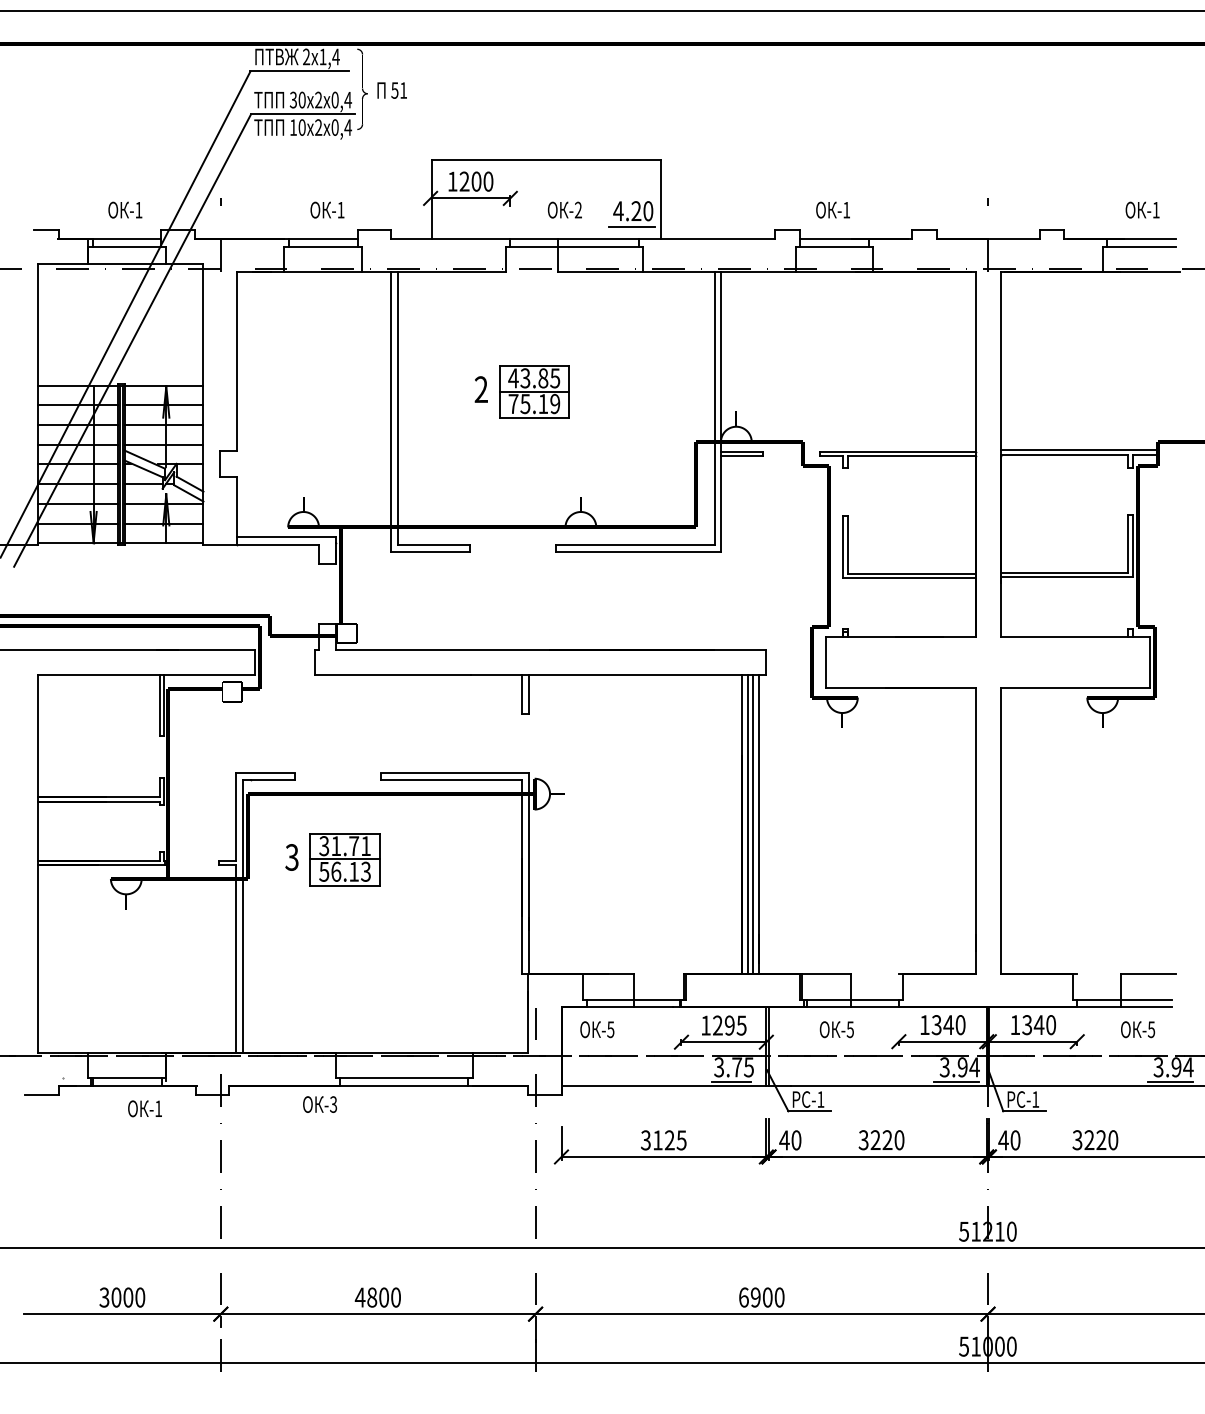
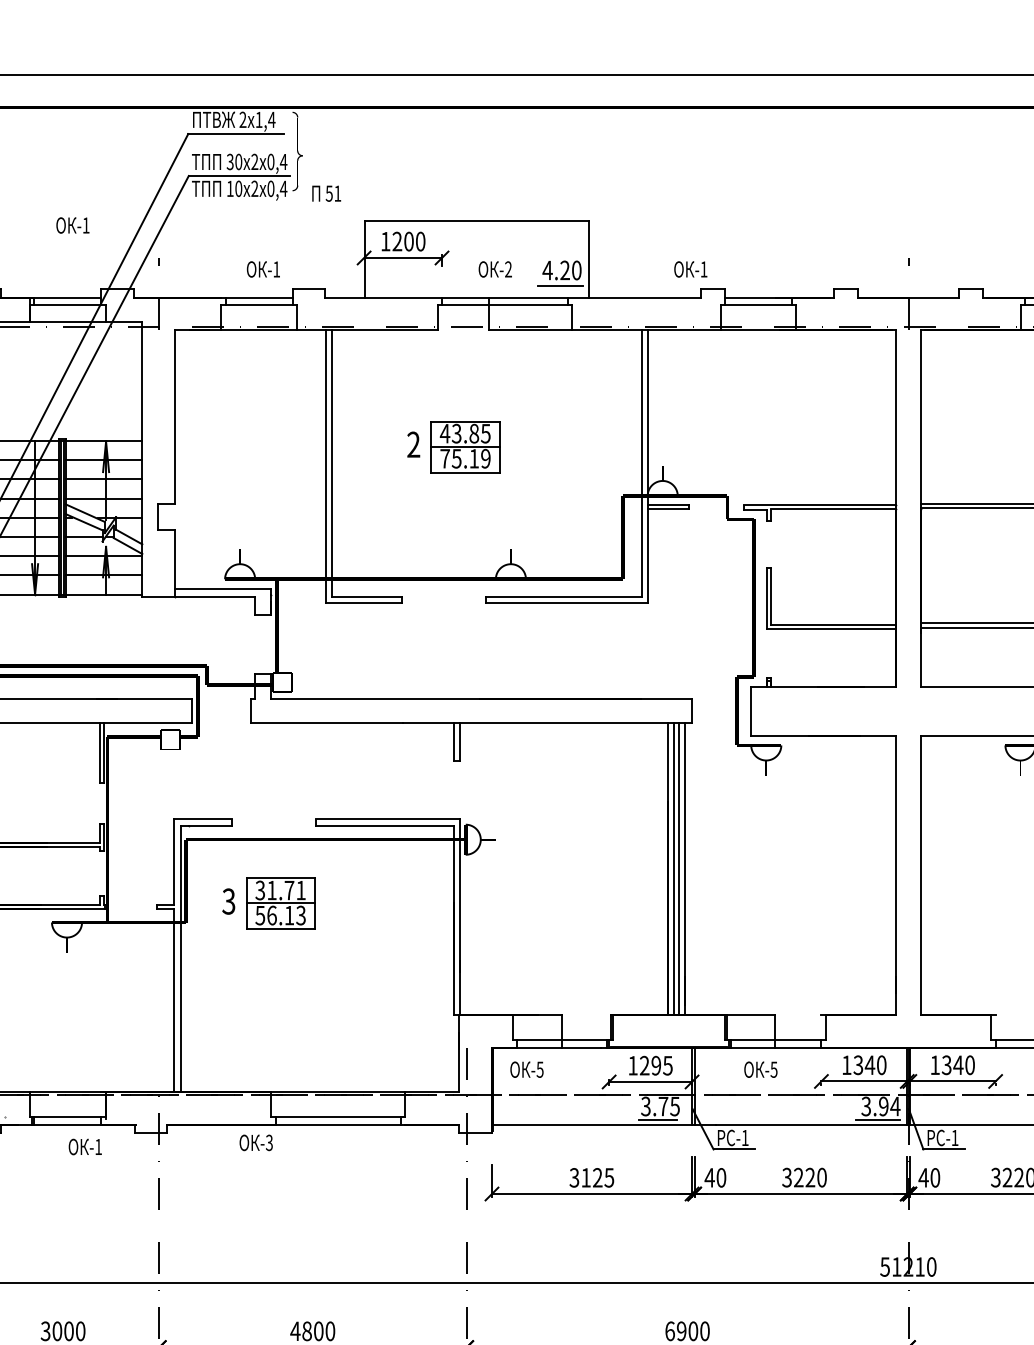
text: (391, 90) -> (325, 193), moved
text: (125, 209) -> (73, 224), moved
text: (832, 209) -> (690, 268), moved

